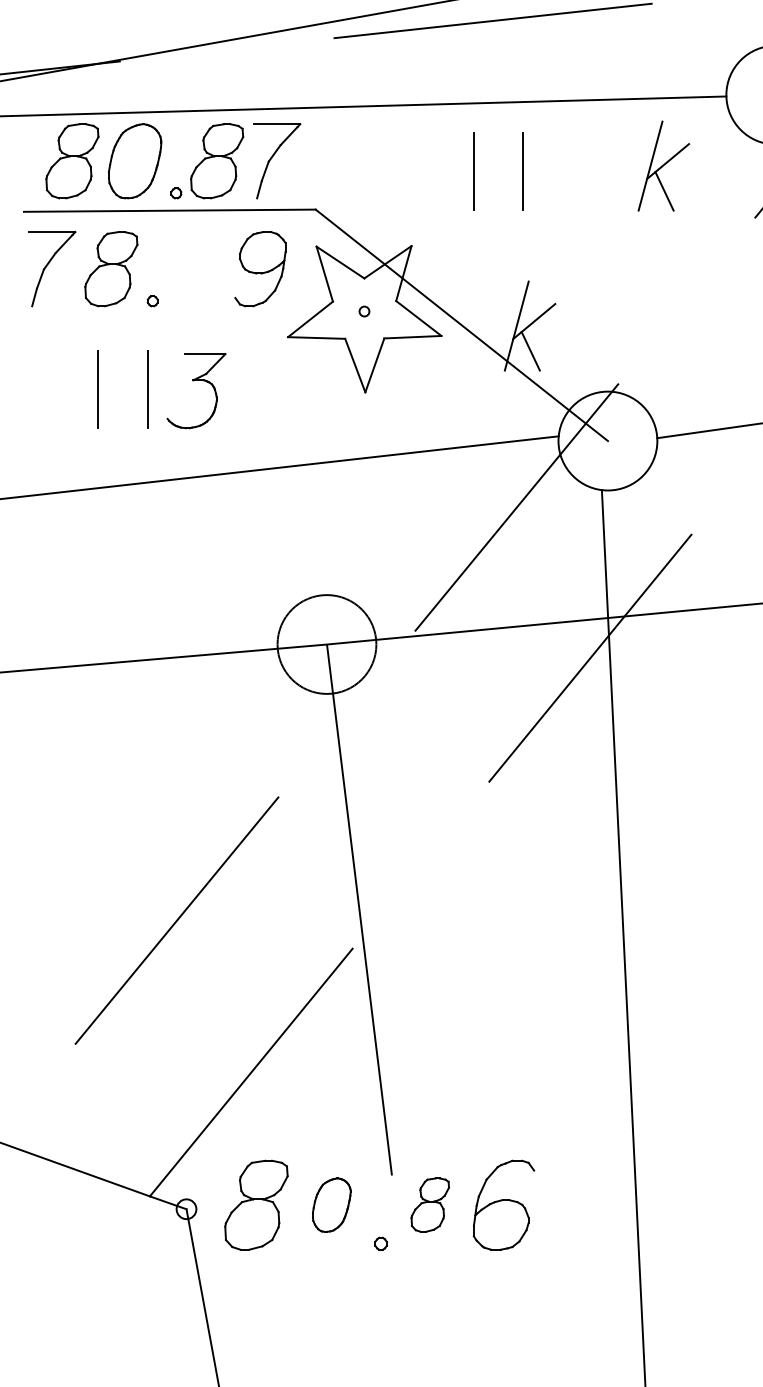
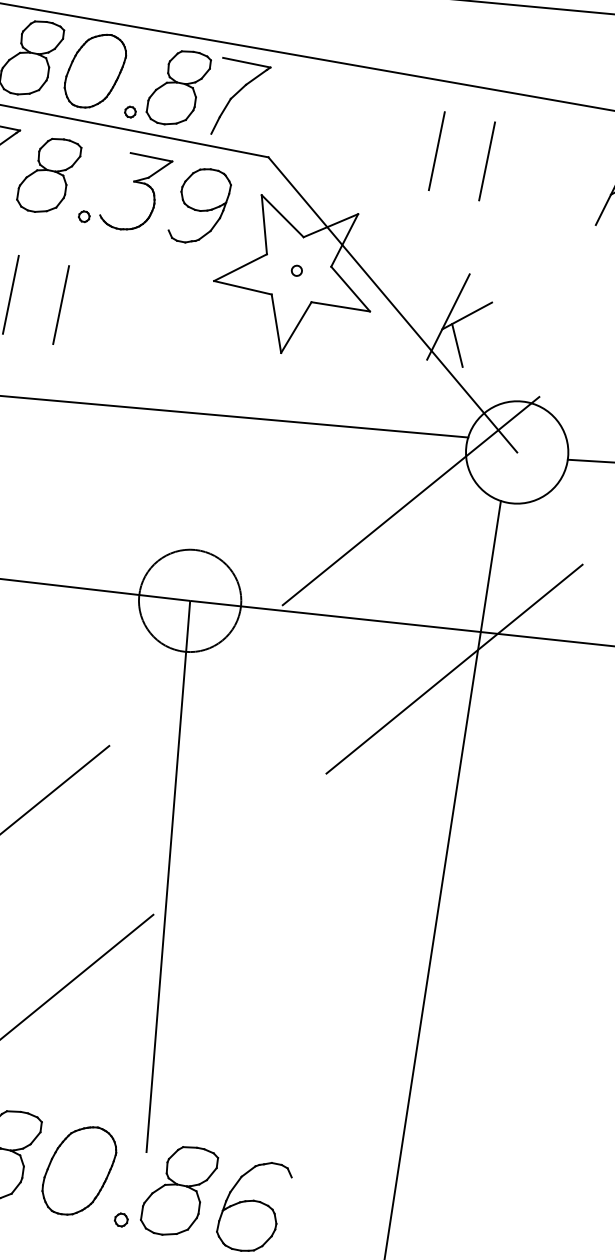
part: (193, 381) -> (134, 182), moved
part: (331, 1204) -> (79, 1169), size x1.67
part: (430, 1204) -> (179, 1190), size x1.67

